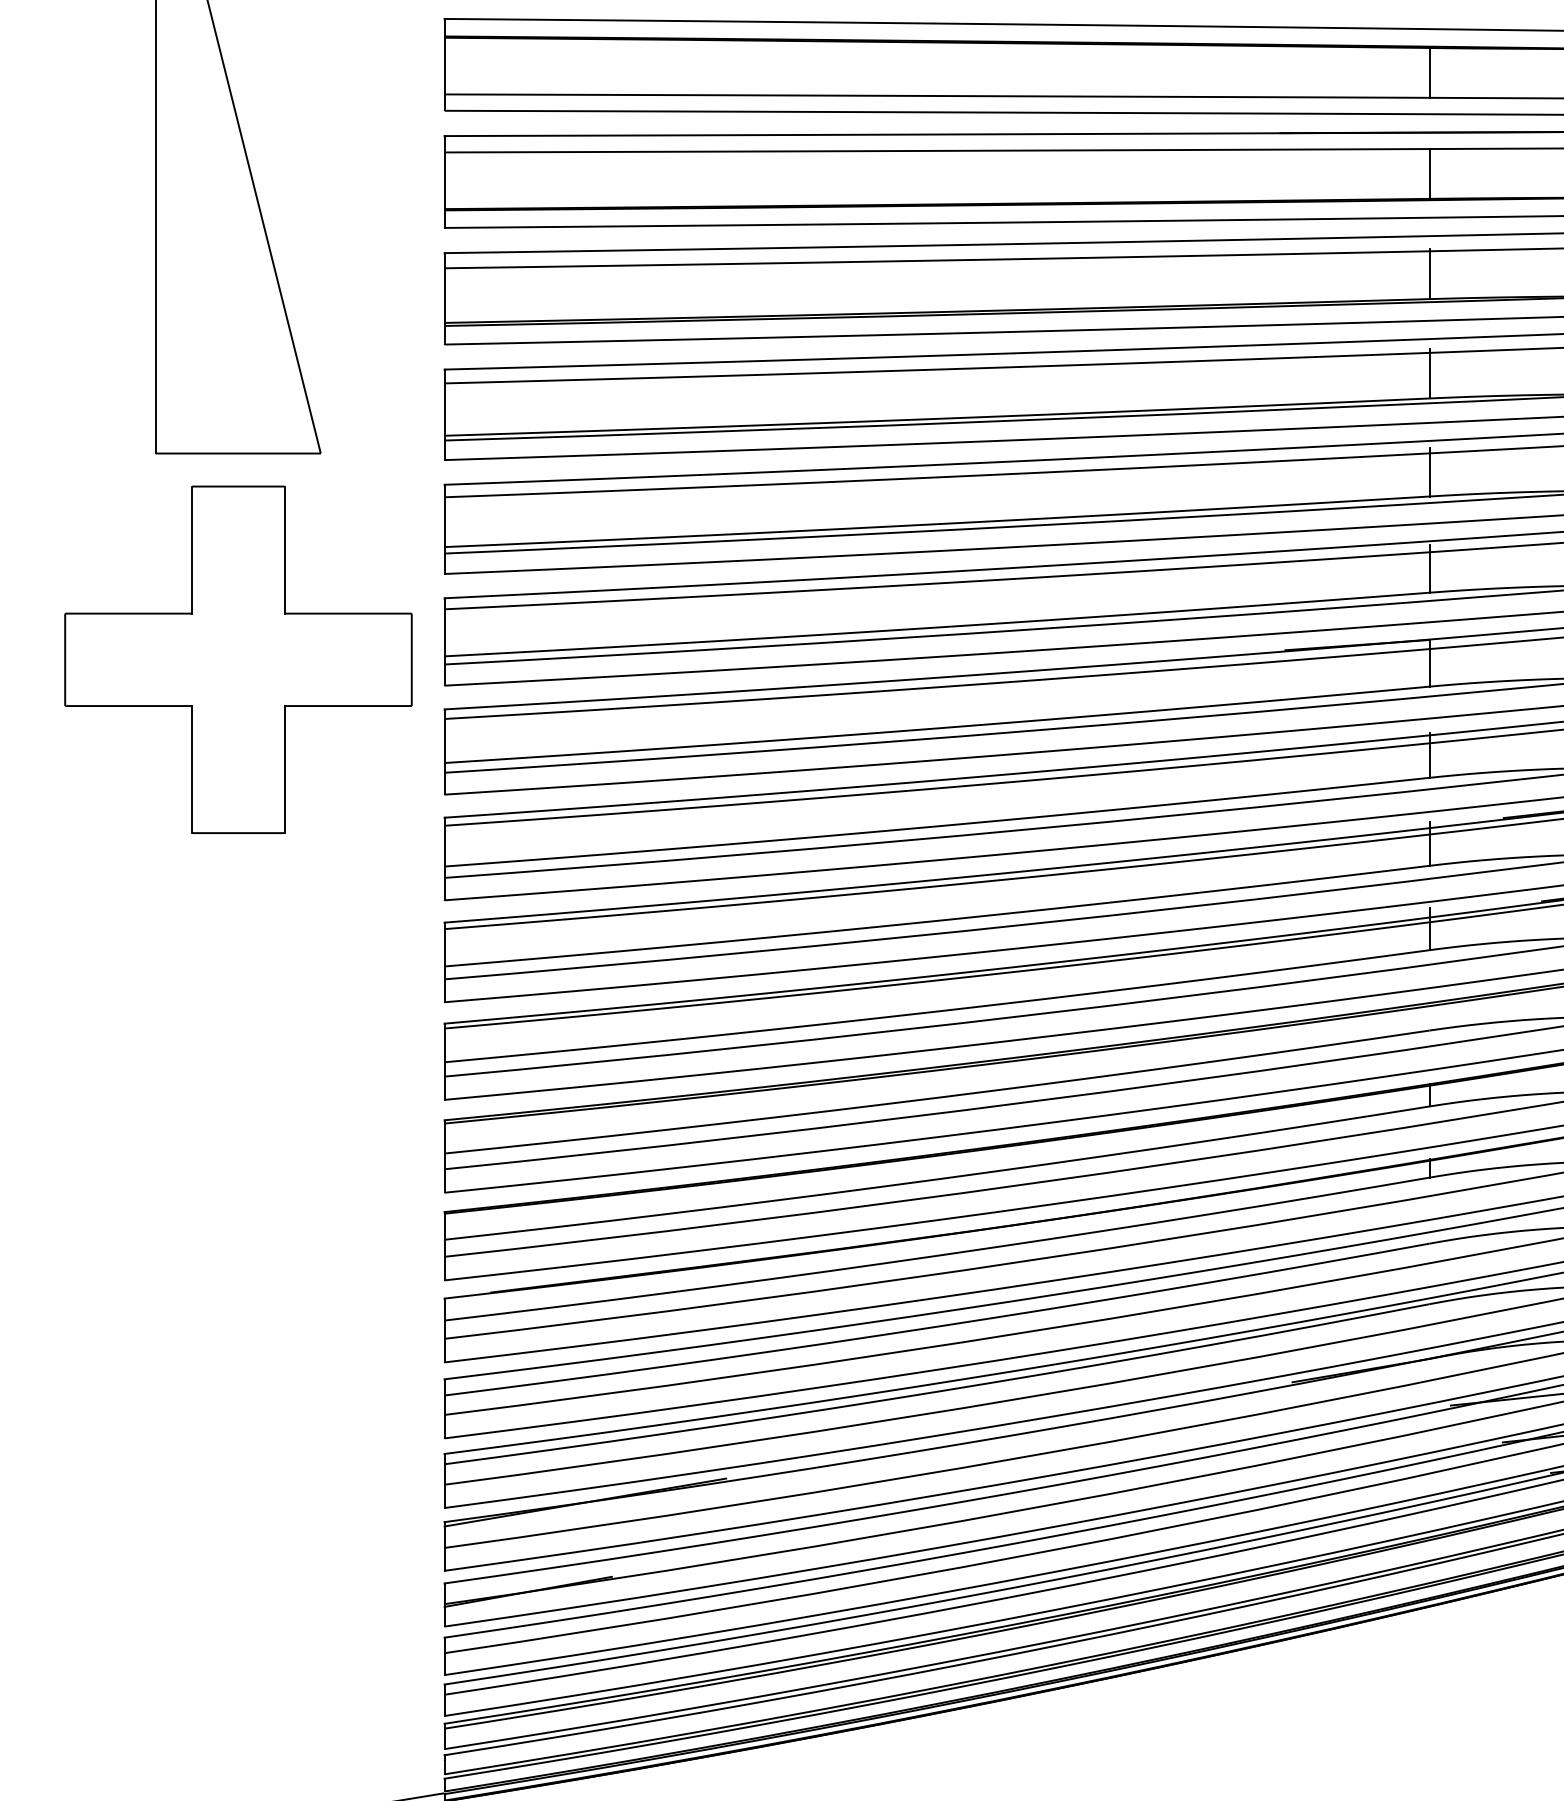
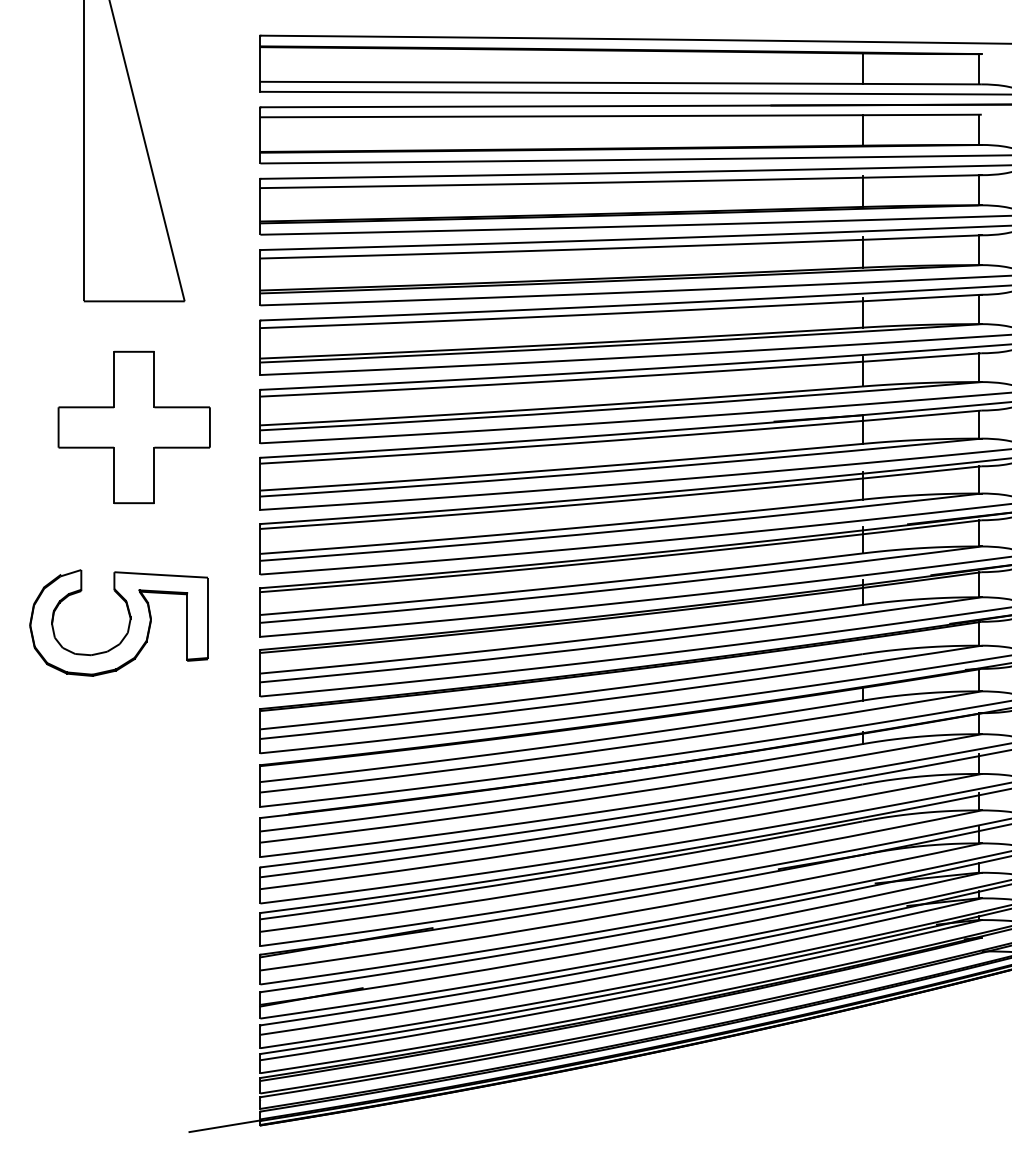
part: (237, 659) -> (133, 427), size x0.71
part: (228, 980) -> (128, 623), added

